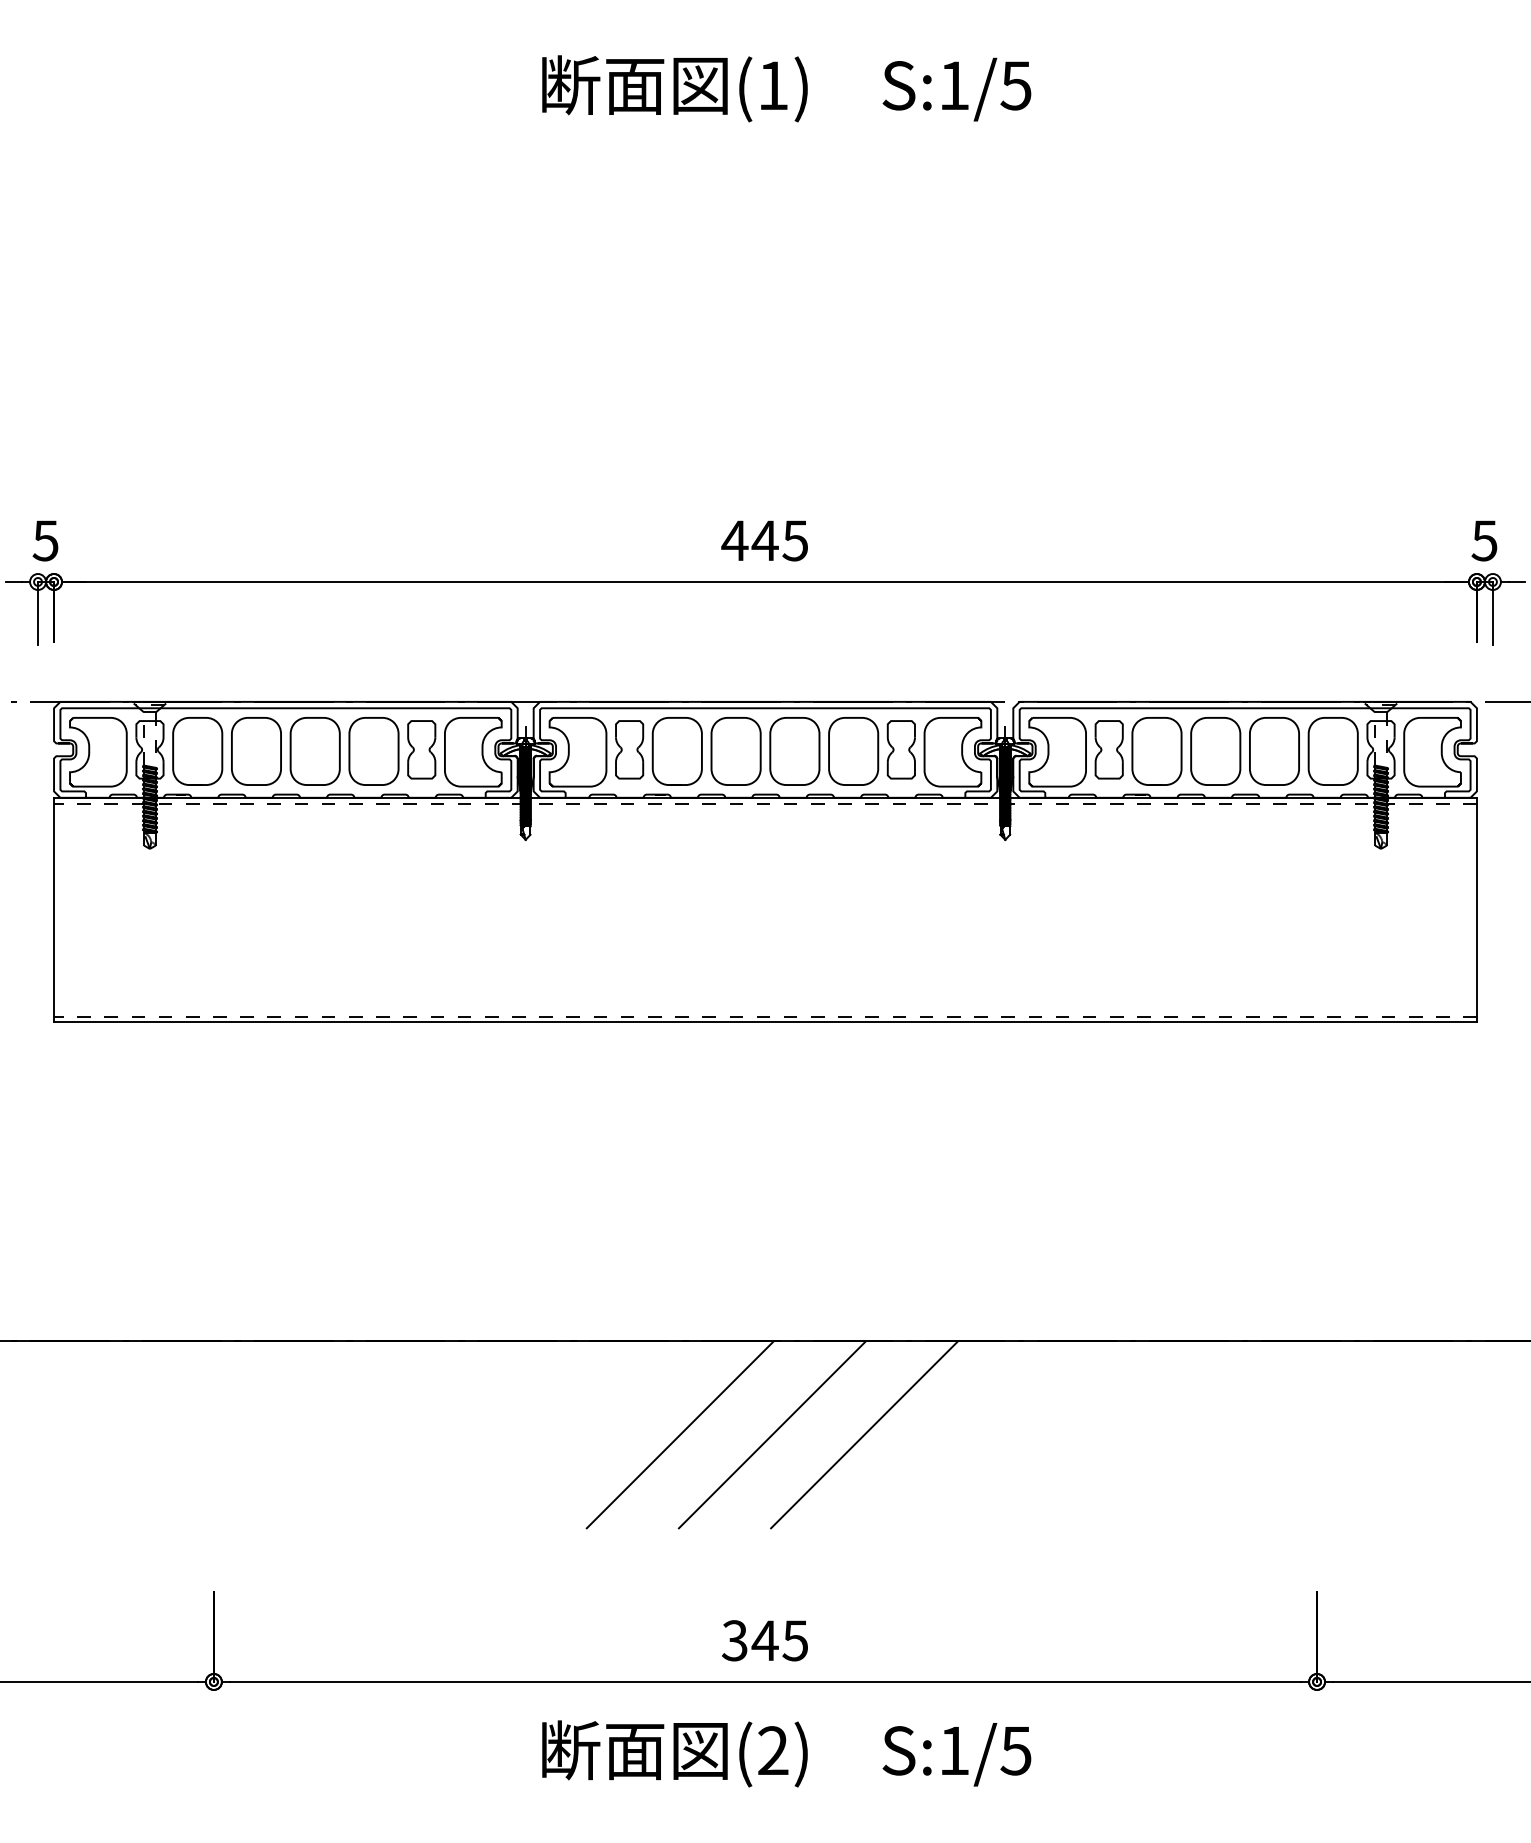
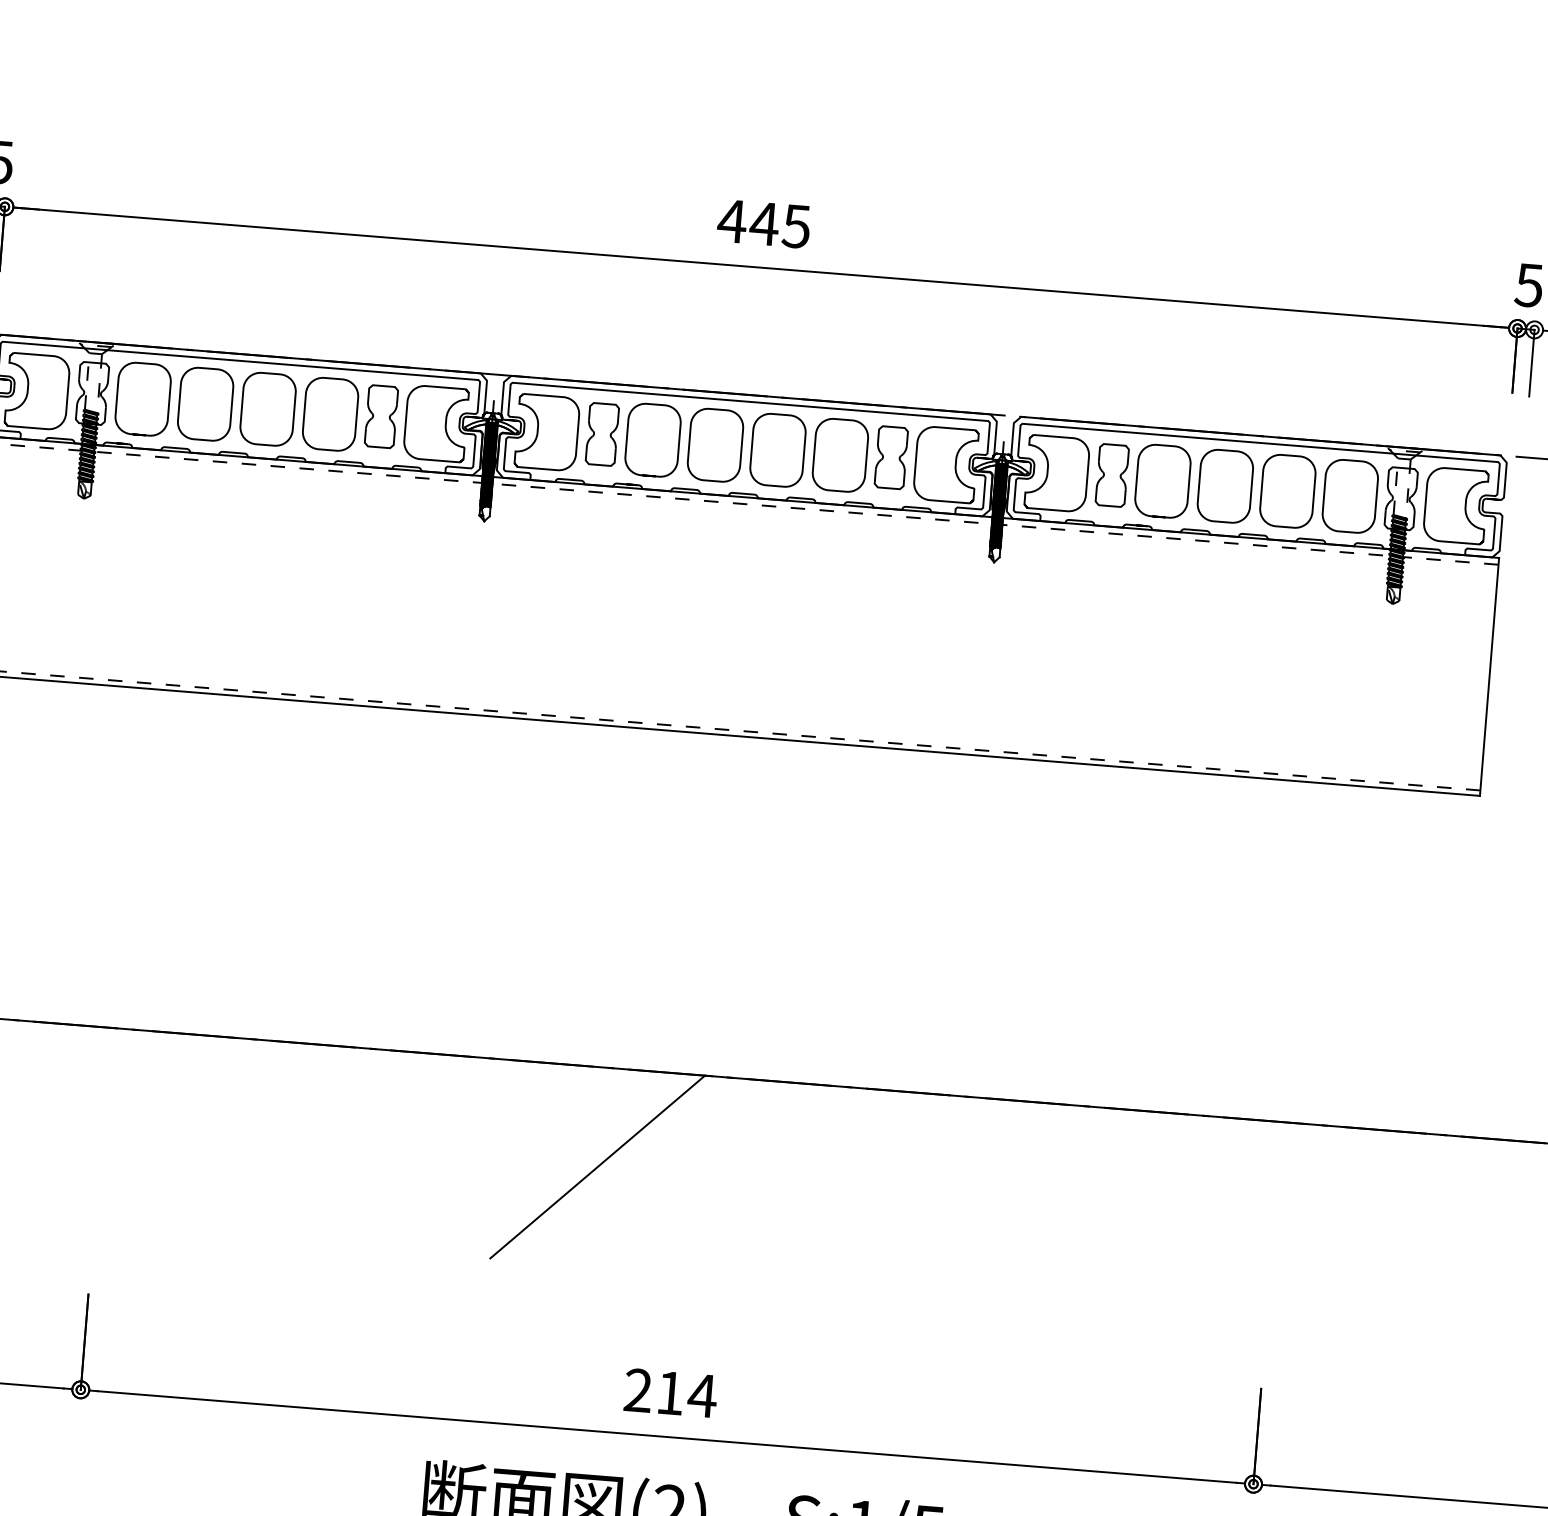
line: (771, 1434) -> (694, 1174), removed
line: (864, 1434) -> (793, 1182), removed
text: (765, 1640) -> (670, 1392), 345 -> 214

